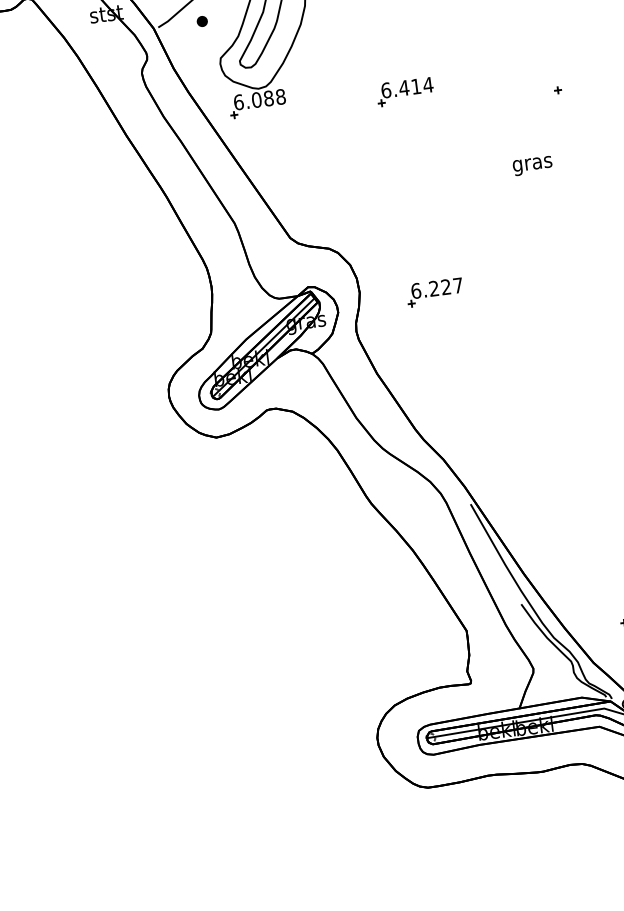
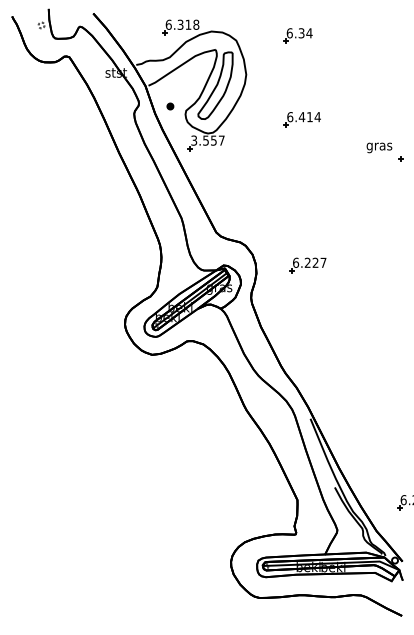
part: (202, 21) -> (170, 106), moved
part: (403, 91) -> (301, 119), moved
text: (259, 99) -> (207, 140), 6.088 -> 3.557
text: (532, 165) -> (379, 147), moved
part: (434, 292) -> (307, 265), moved

